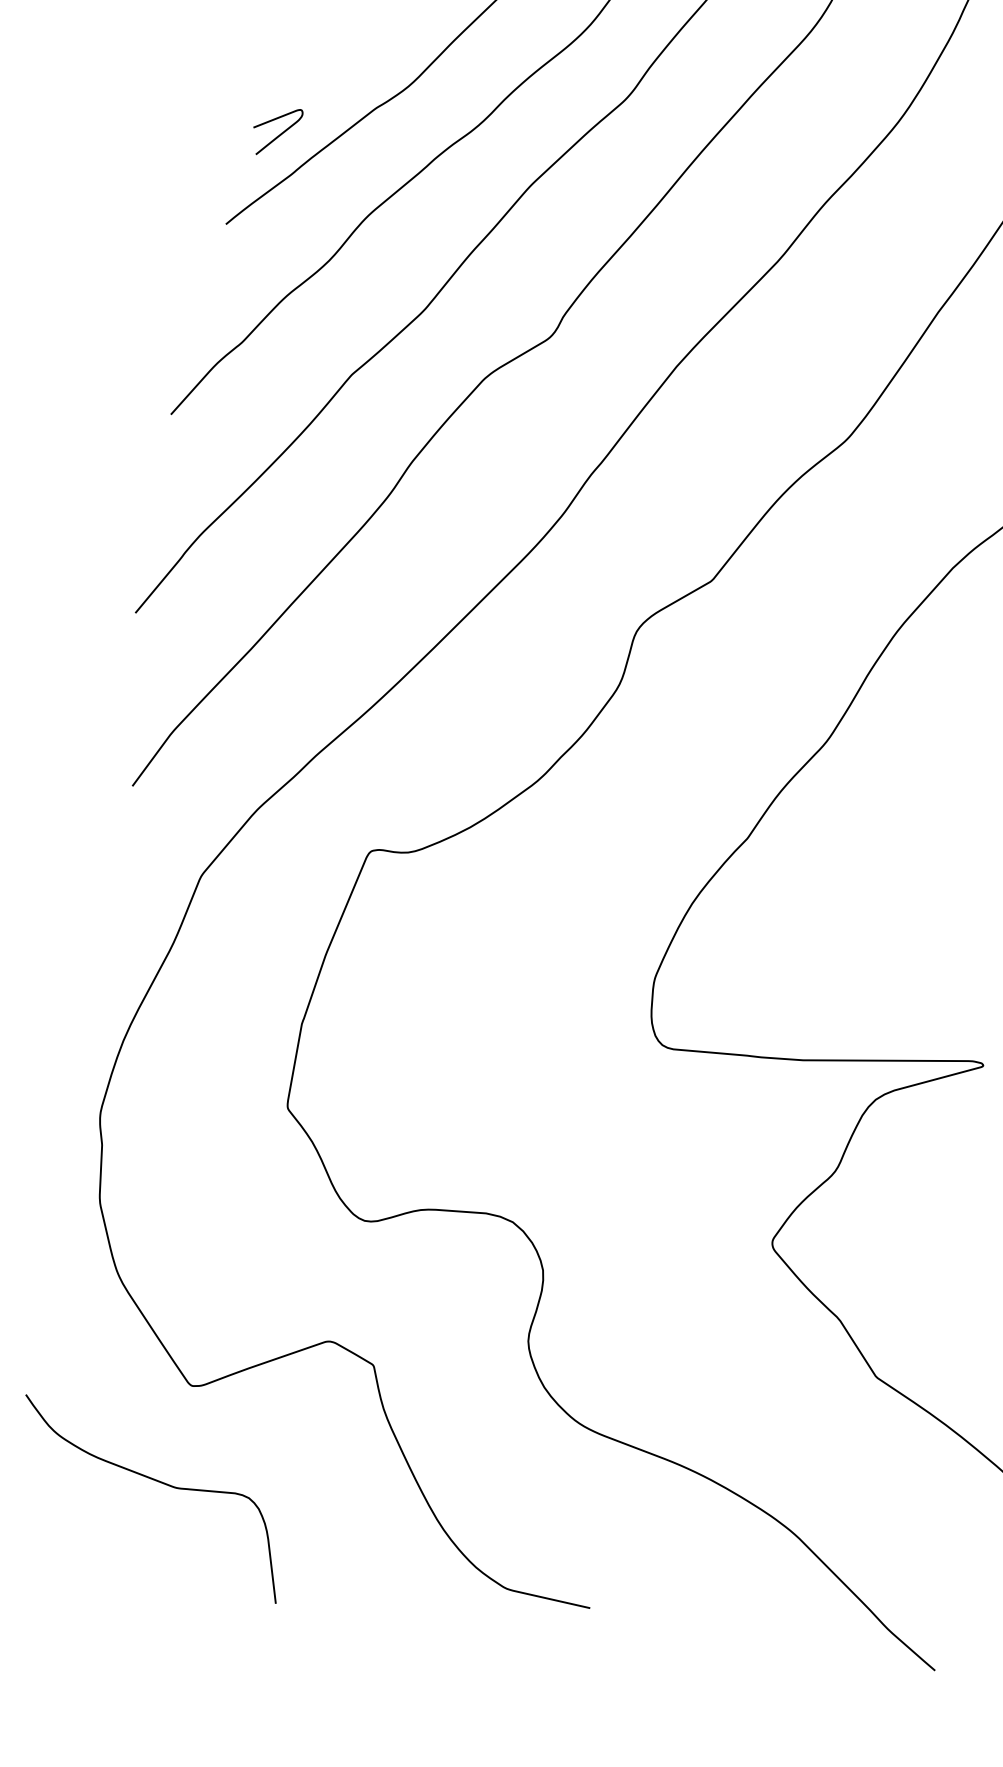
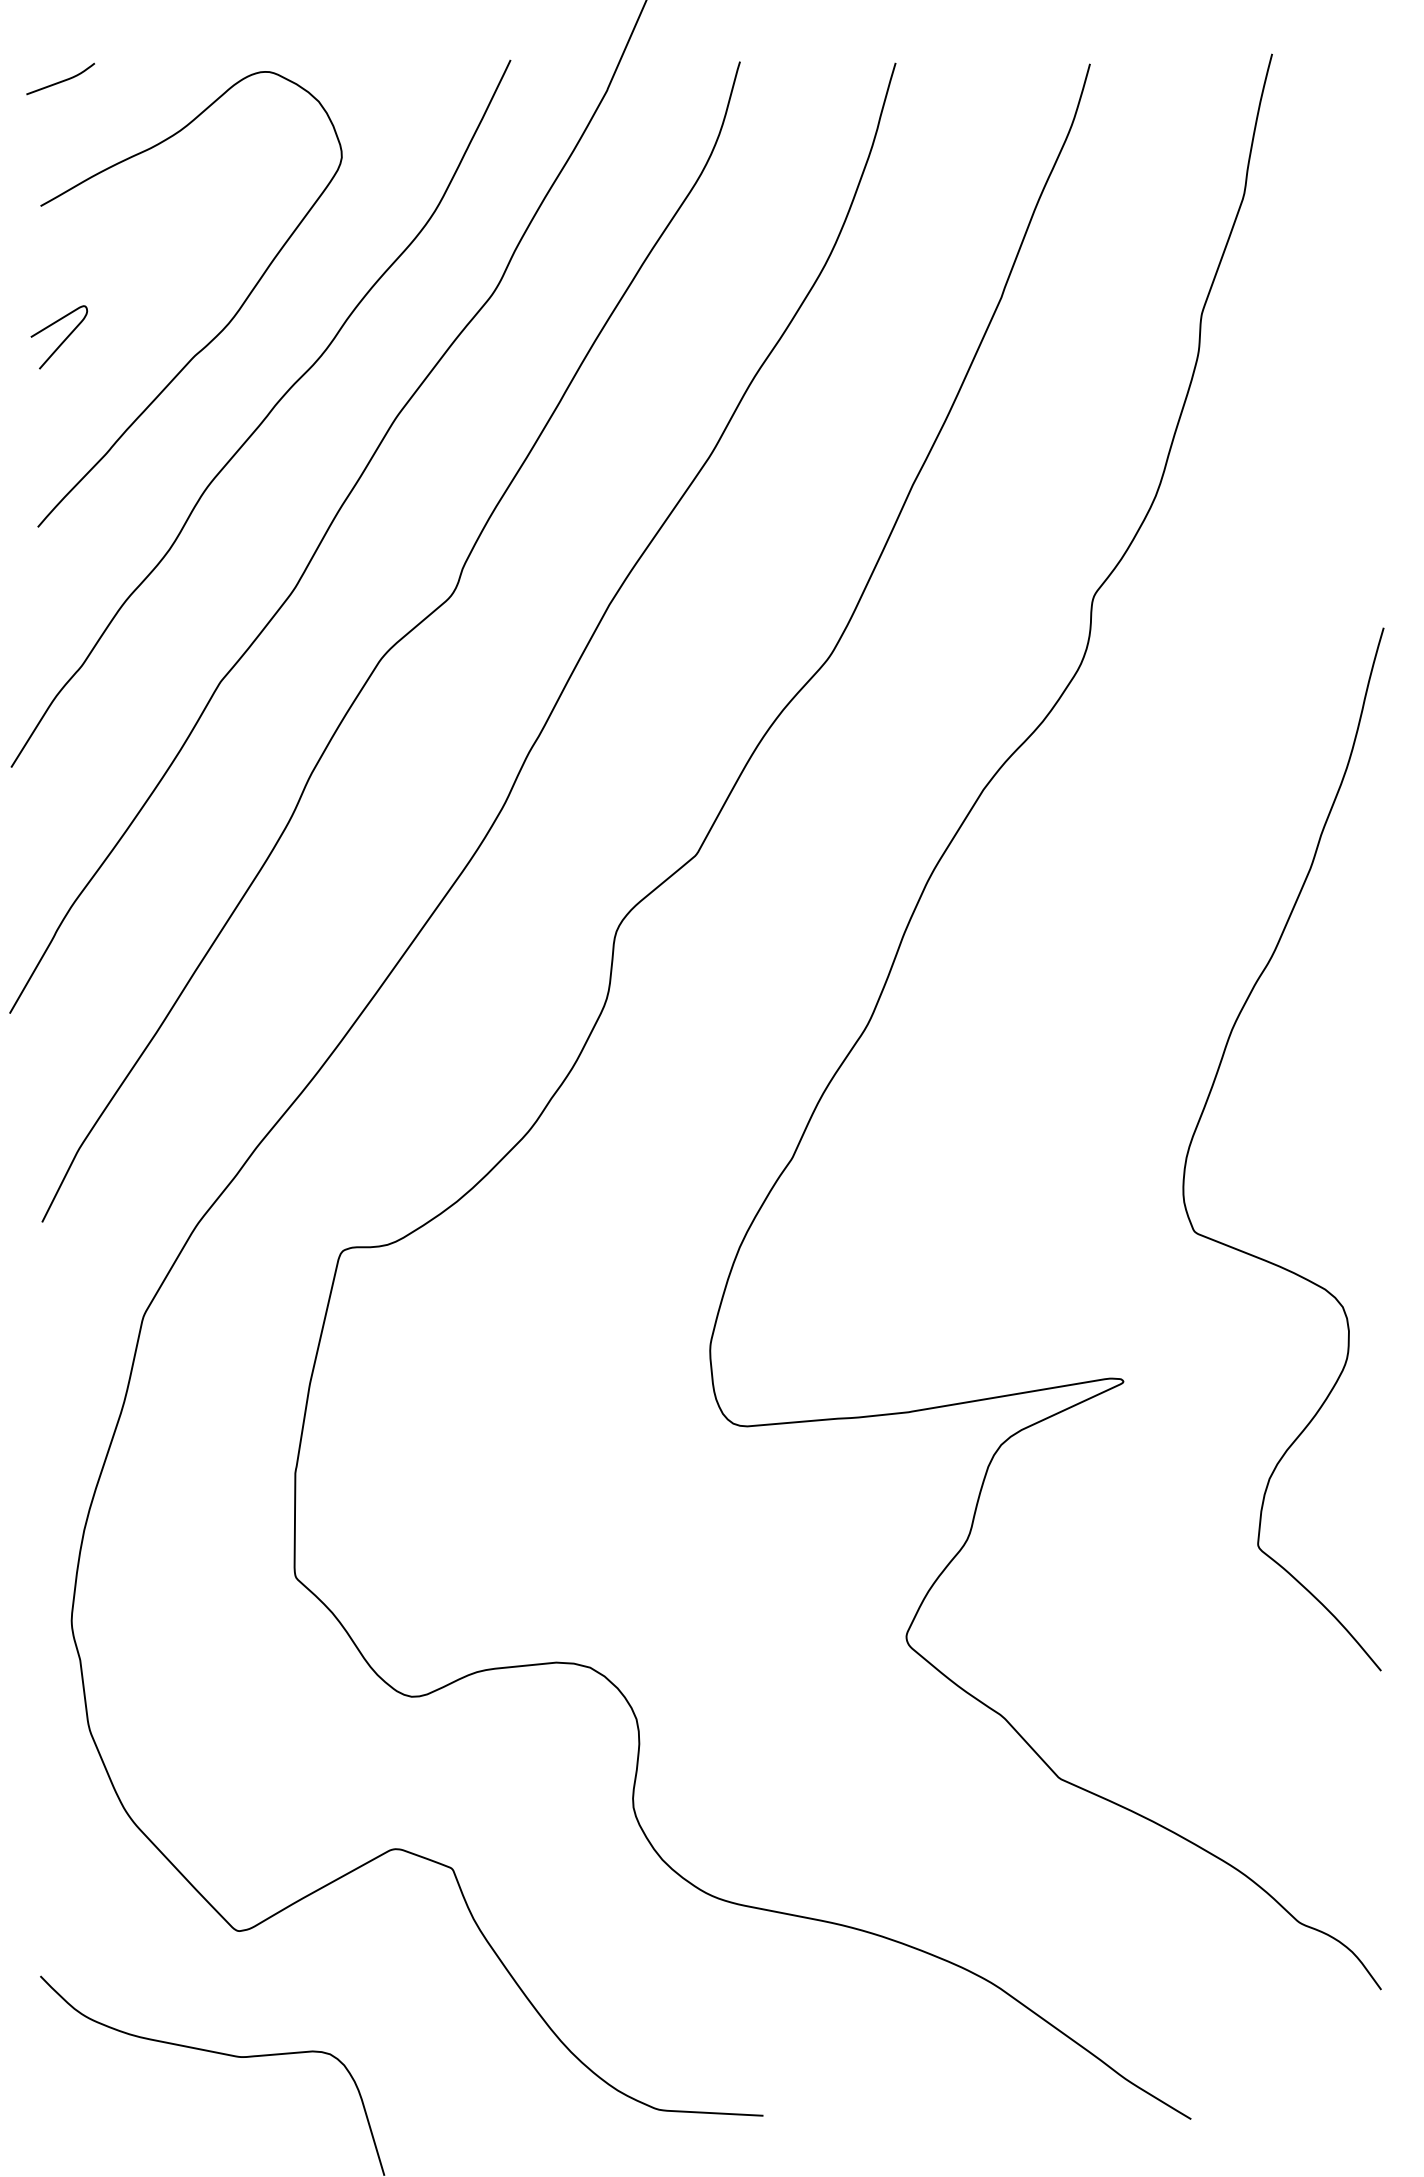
curve: (279, 134) -> (63, 340), moved

